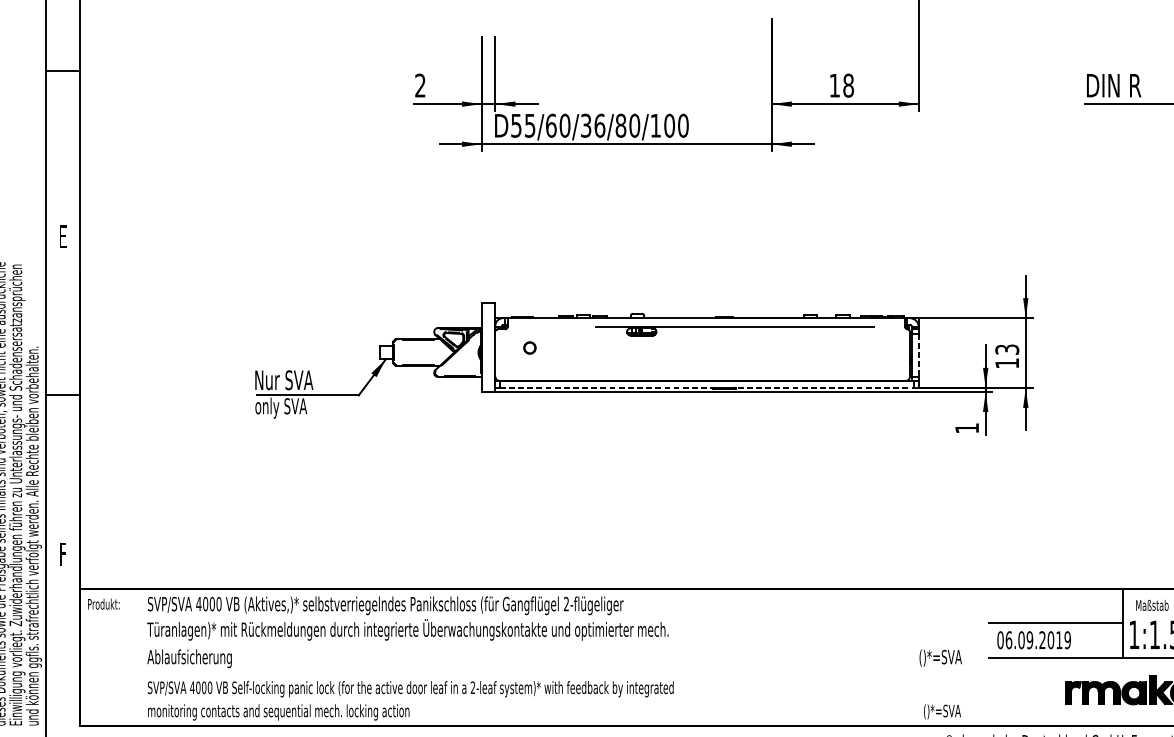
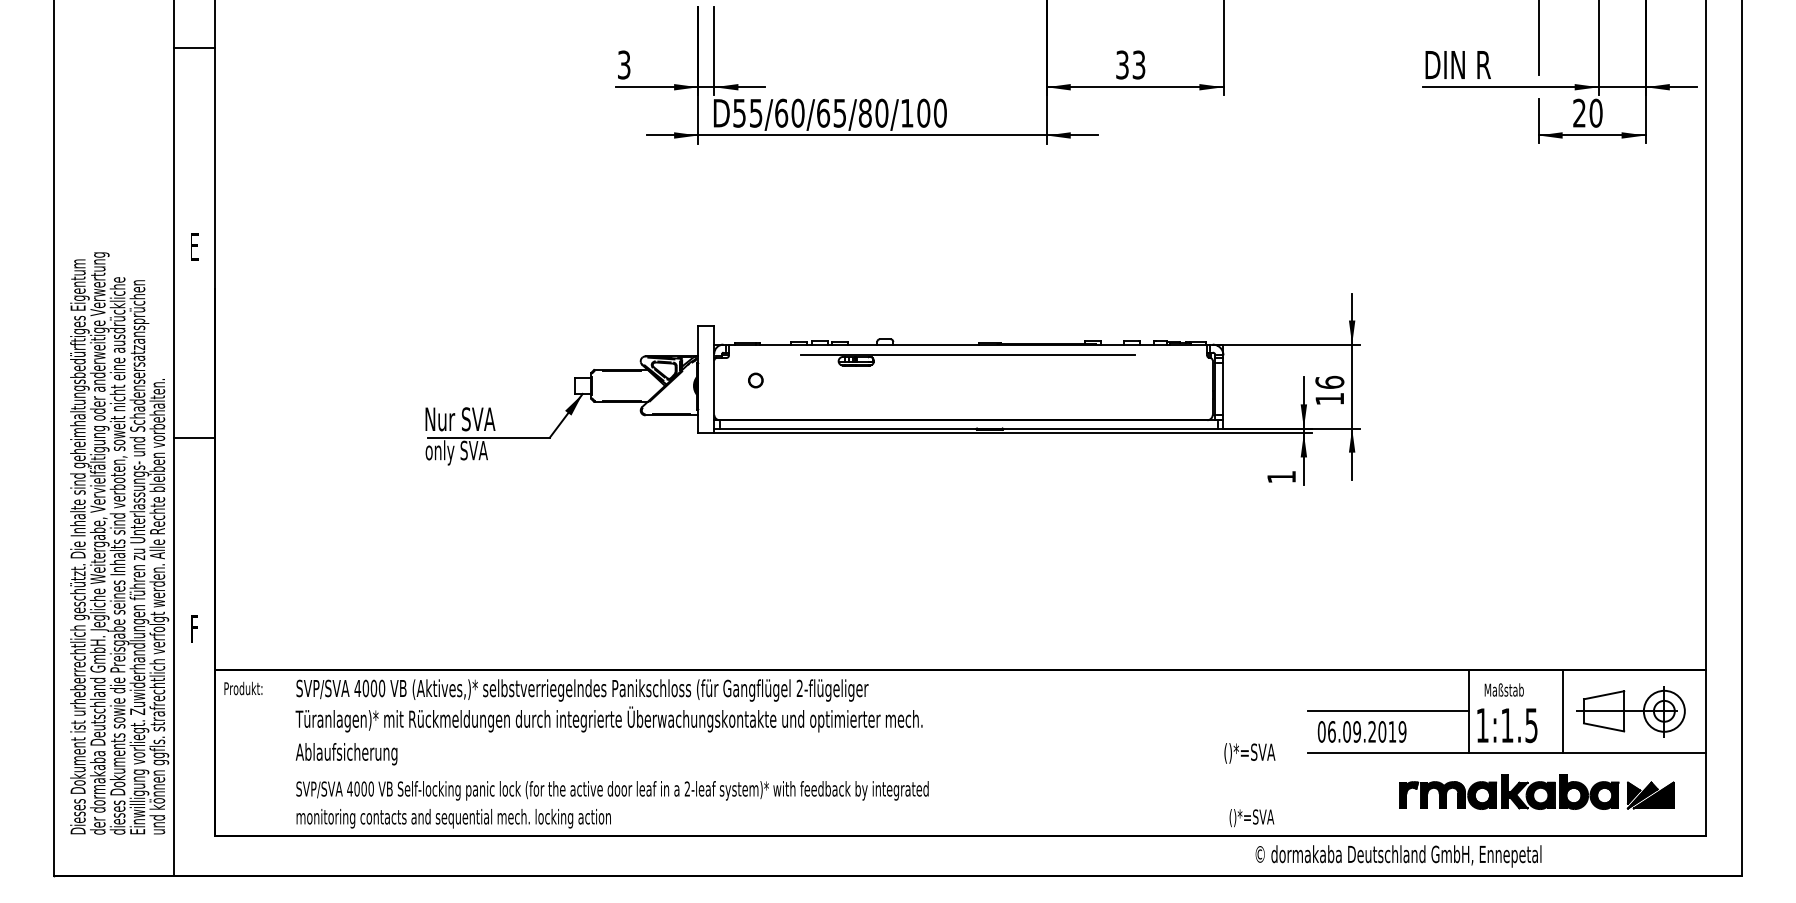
text: (420, 85) -> (624, 64), 2 -> 3
text: (841, 85) -> (1130, 64), 18 -> 33
text: (592, 125) -> (831, 112), D55/60/36/80/100 -> D55/60/65/80/100
part: (734, 331) -> (967, 360), moved
text: (1006, 348) -> (1329, 381), 13 -> 16
line: (918, 355) -> (1223, 389), dashed -> solid
line: (707, 387) -> (969, 428), dashed -> solid

